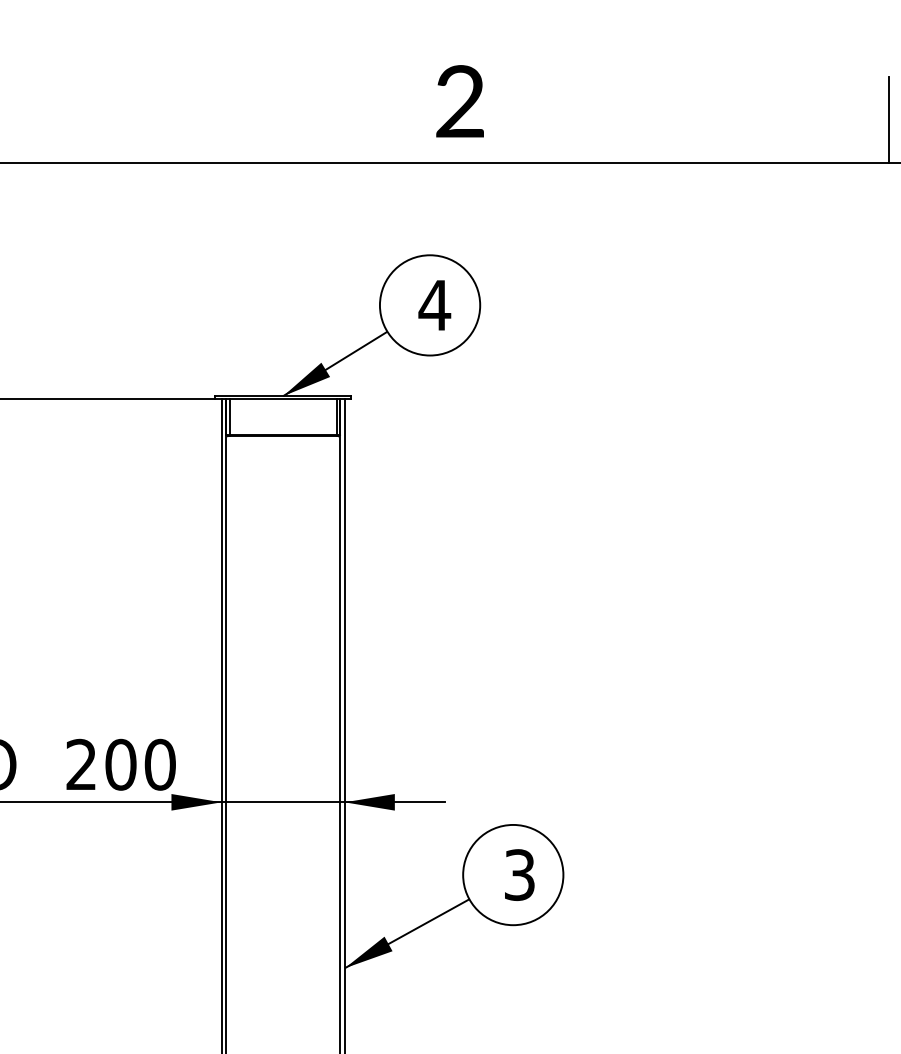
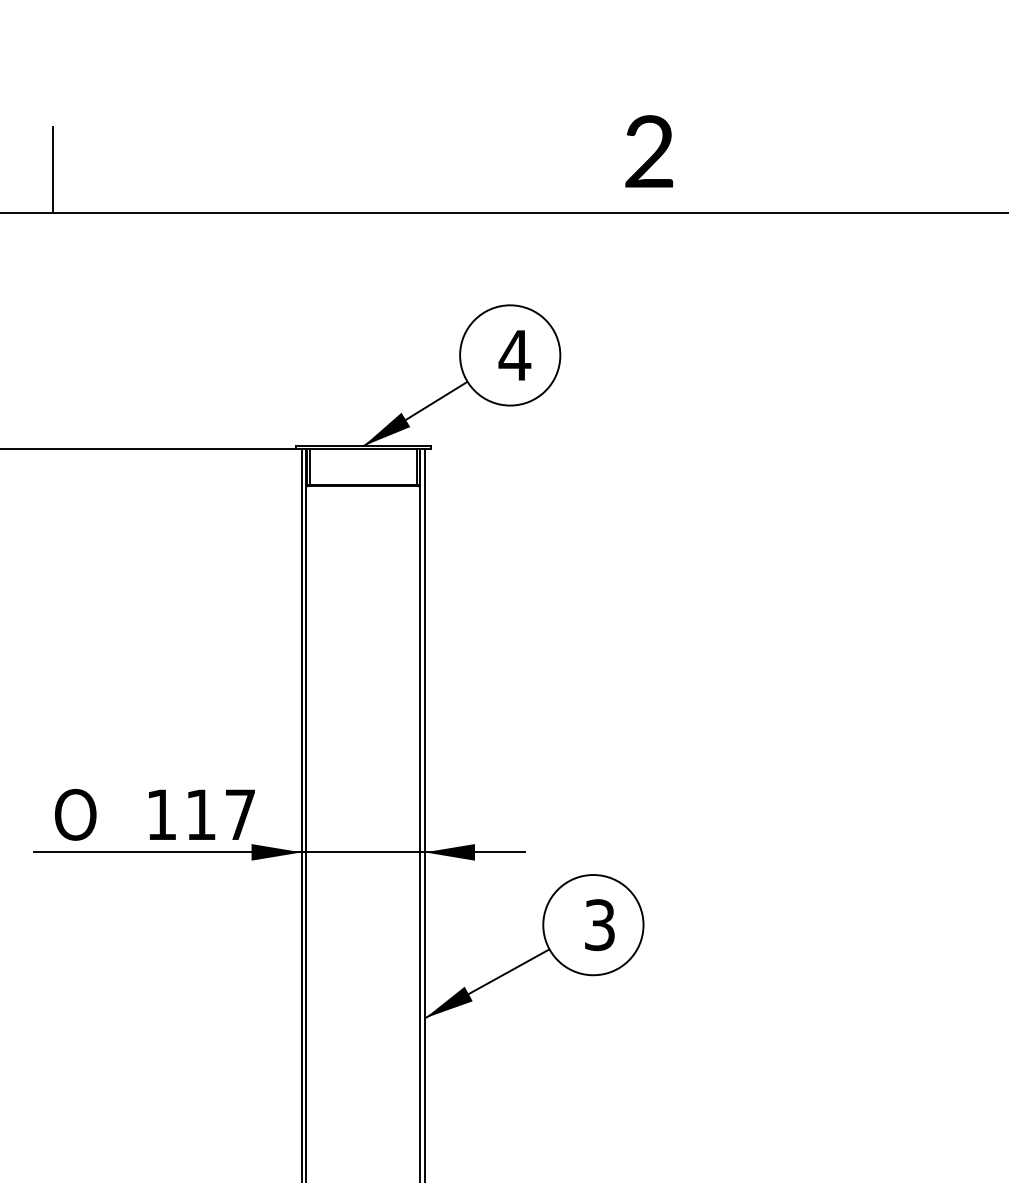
text: (460, 101) -> (649, 151), moved
line: (889, 119) -> (969, 169), removed
text: (121, 764) -> (201, 814), 200 -> 117

